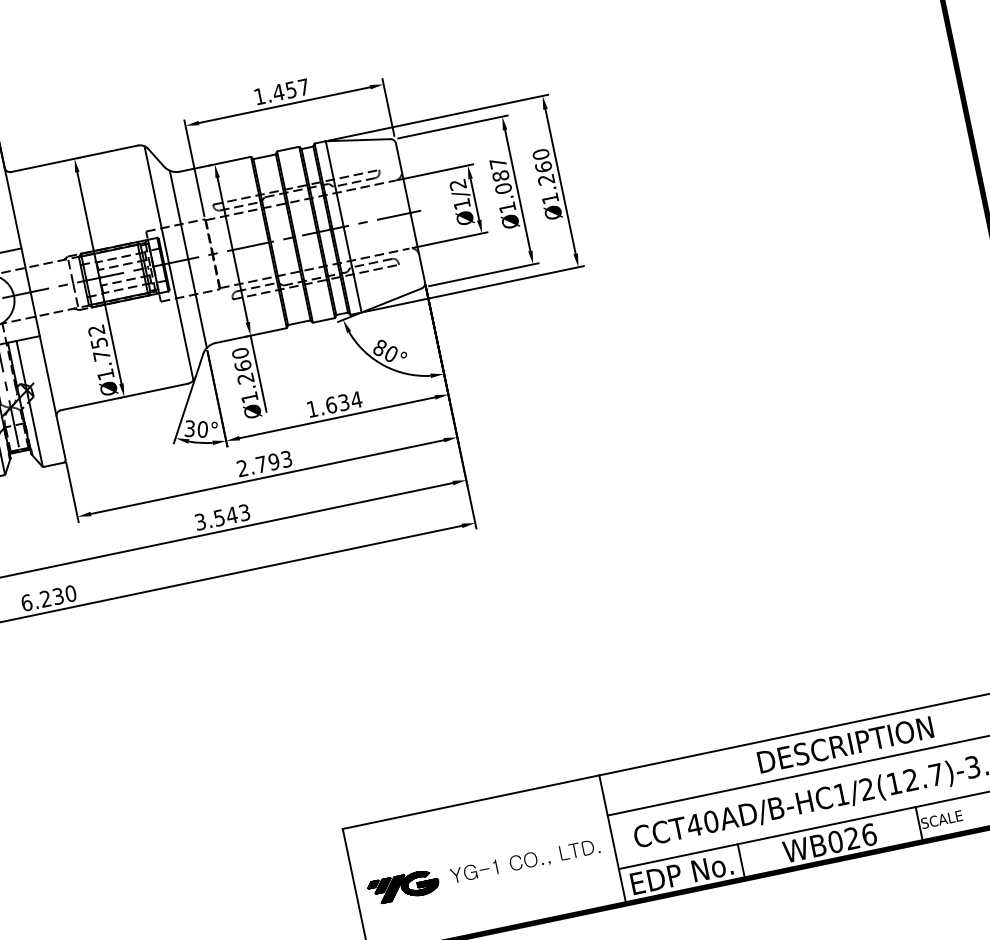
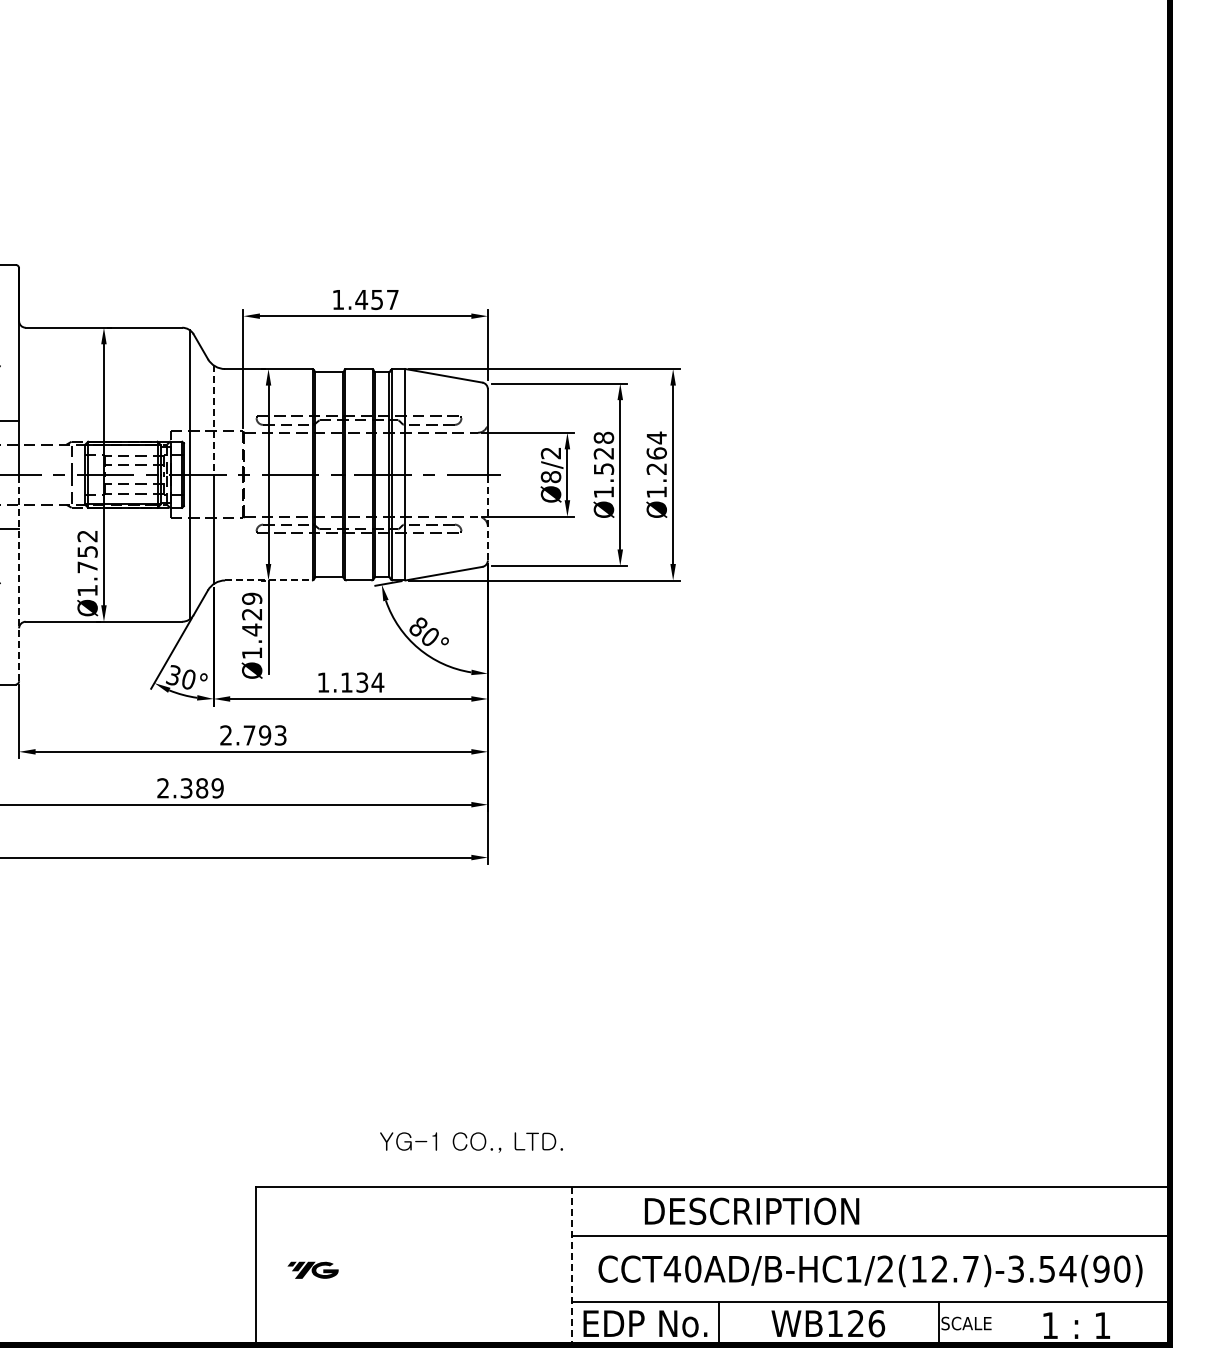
text: (540, 154) -> (656, 437), Ø1.260 -> Ø1.264
text: (500, 176) -> (603, 453), Ø1.087 -> Ø1.528
text: (461, 204) -> (550, 477), Ø1/2 -> Ø8/2
line: (178, 215) -> (213, 420), solid -> dashed
line: (417, 247) -> (487, 517), solid -> dashed
line: (251, 335) -> (269, 580), solid -> dashed
text: (243, 365) -> (252, 614), Ø1.260 -> Ø1.429
line: (48, 375) -> (19, 577), solid -> dashed
text: (331, 405) -> (346, 682), 1.634 -> 1.134
text: (222, 517) -> (190, 788), 3.543 -> 2.389
text: (845, 744) -> (751, 1210), moved
line: (613, 840) -> (572, 1266), solid -> dashed
text: (835, 841) -> (835, 1323), WB026 -> WB126
text: (525, 861) -> (471, 1142), moved
part: (403, 887) -> (312, 1270), size x0.6

